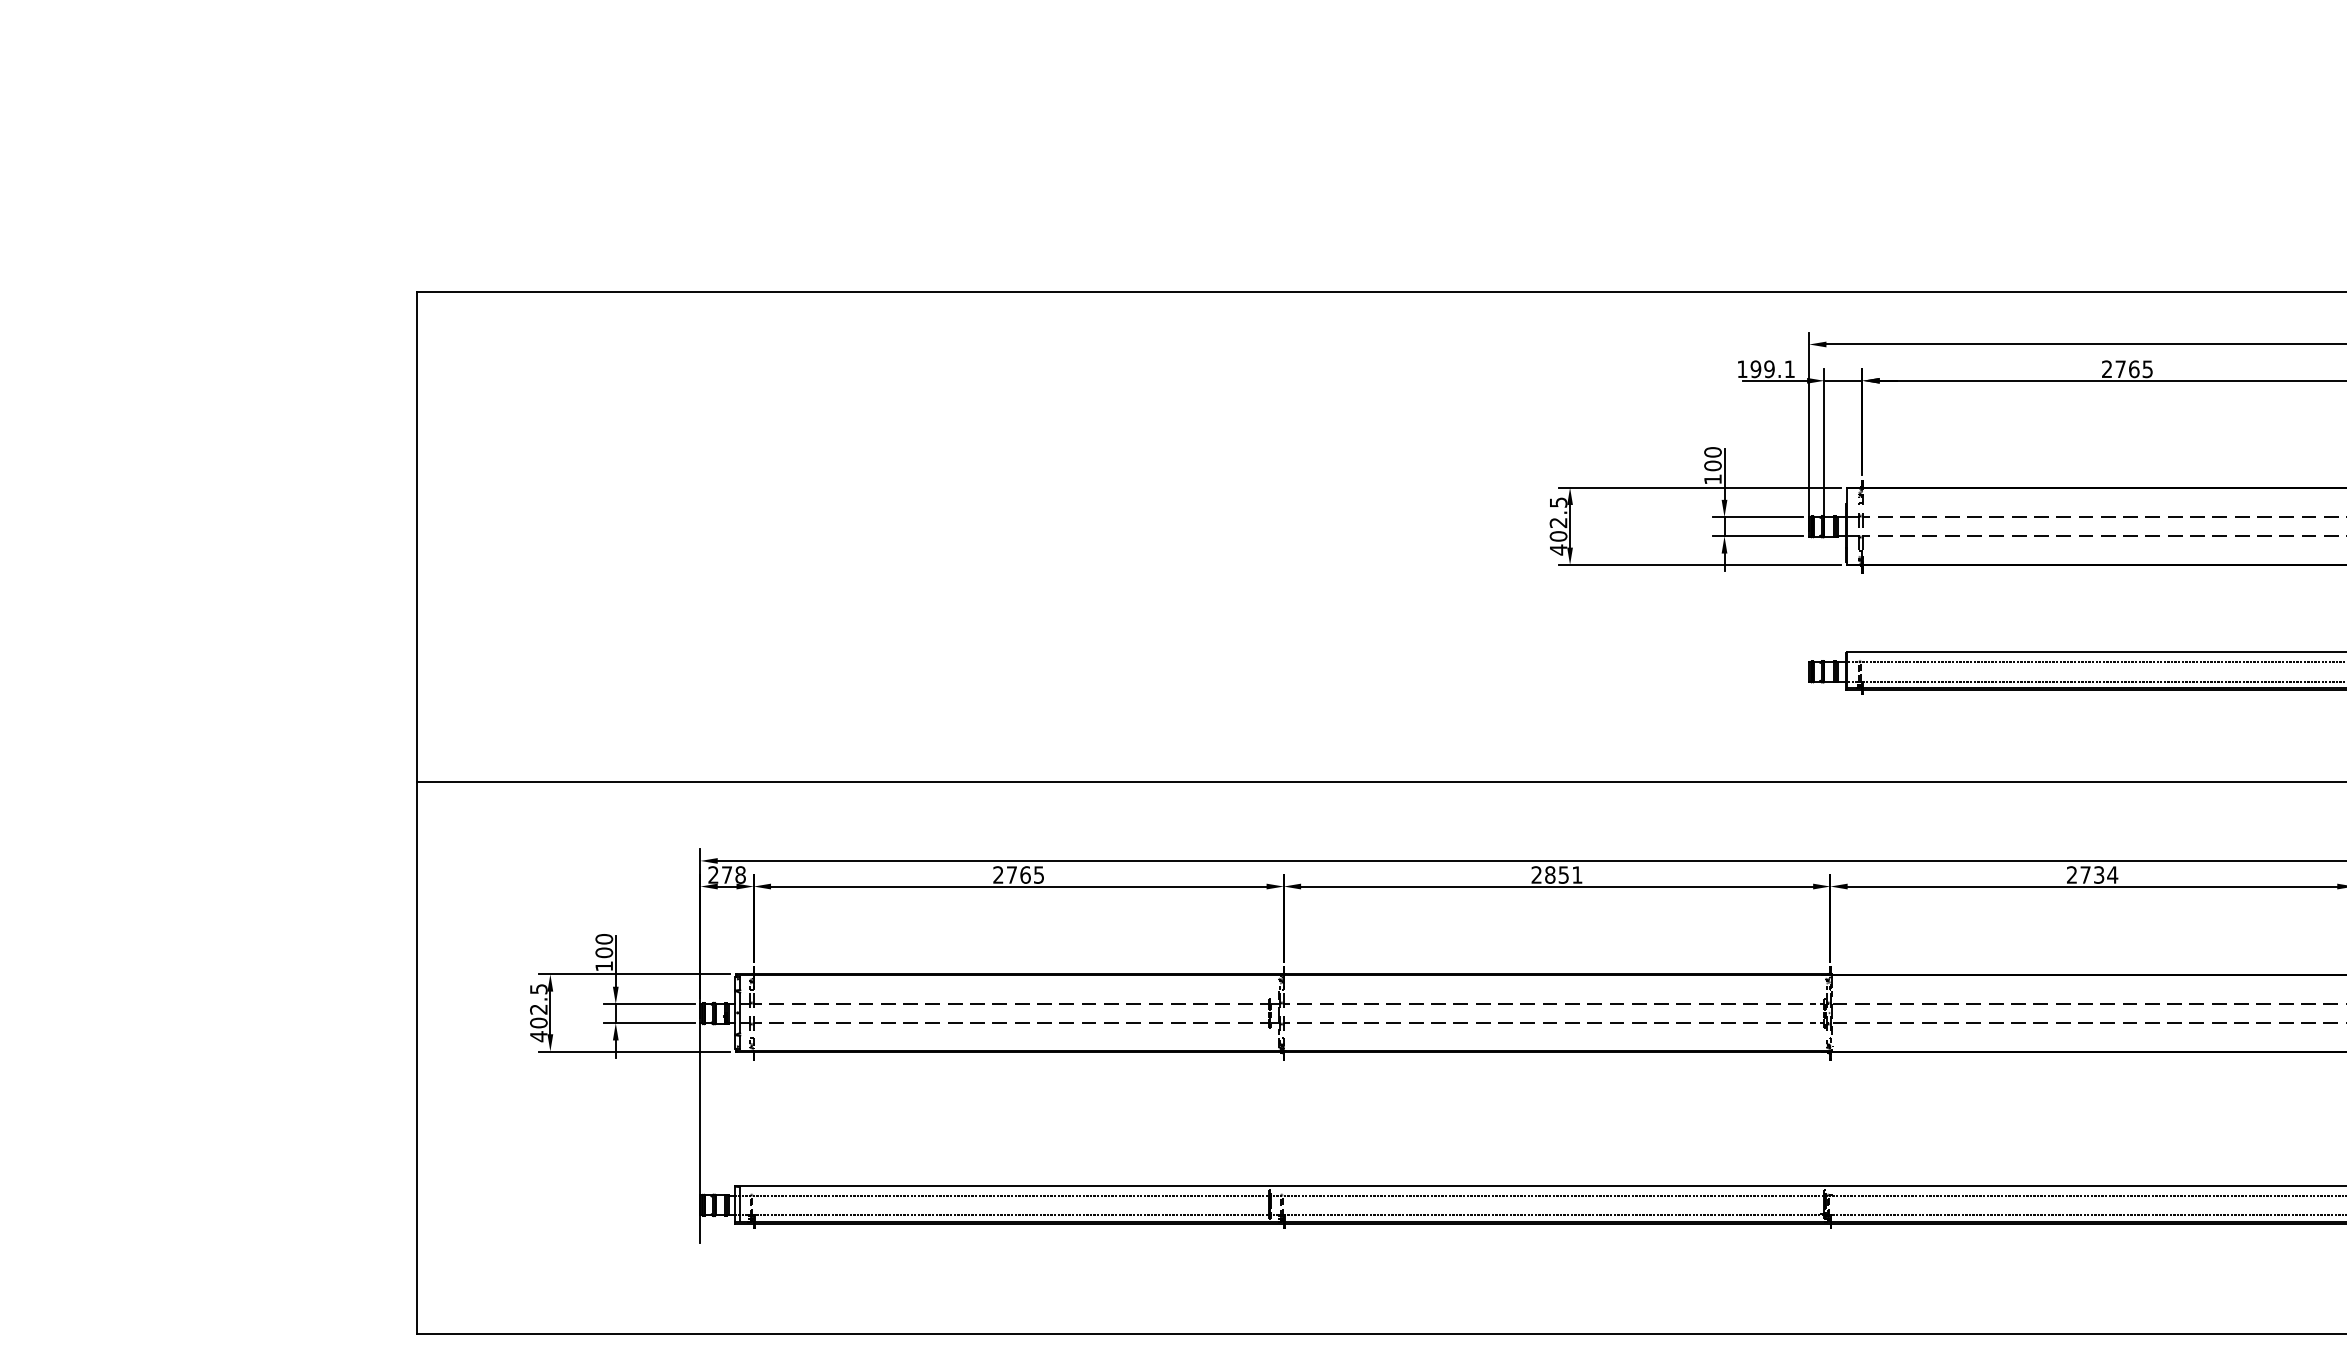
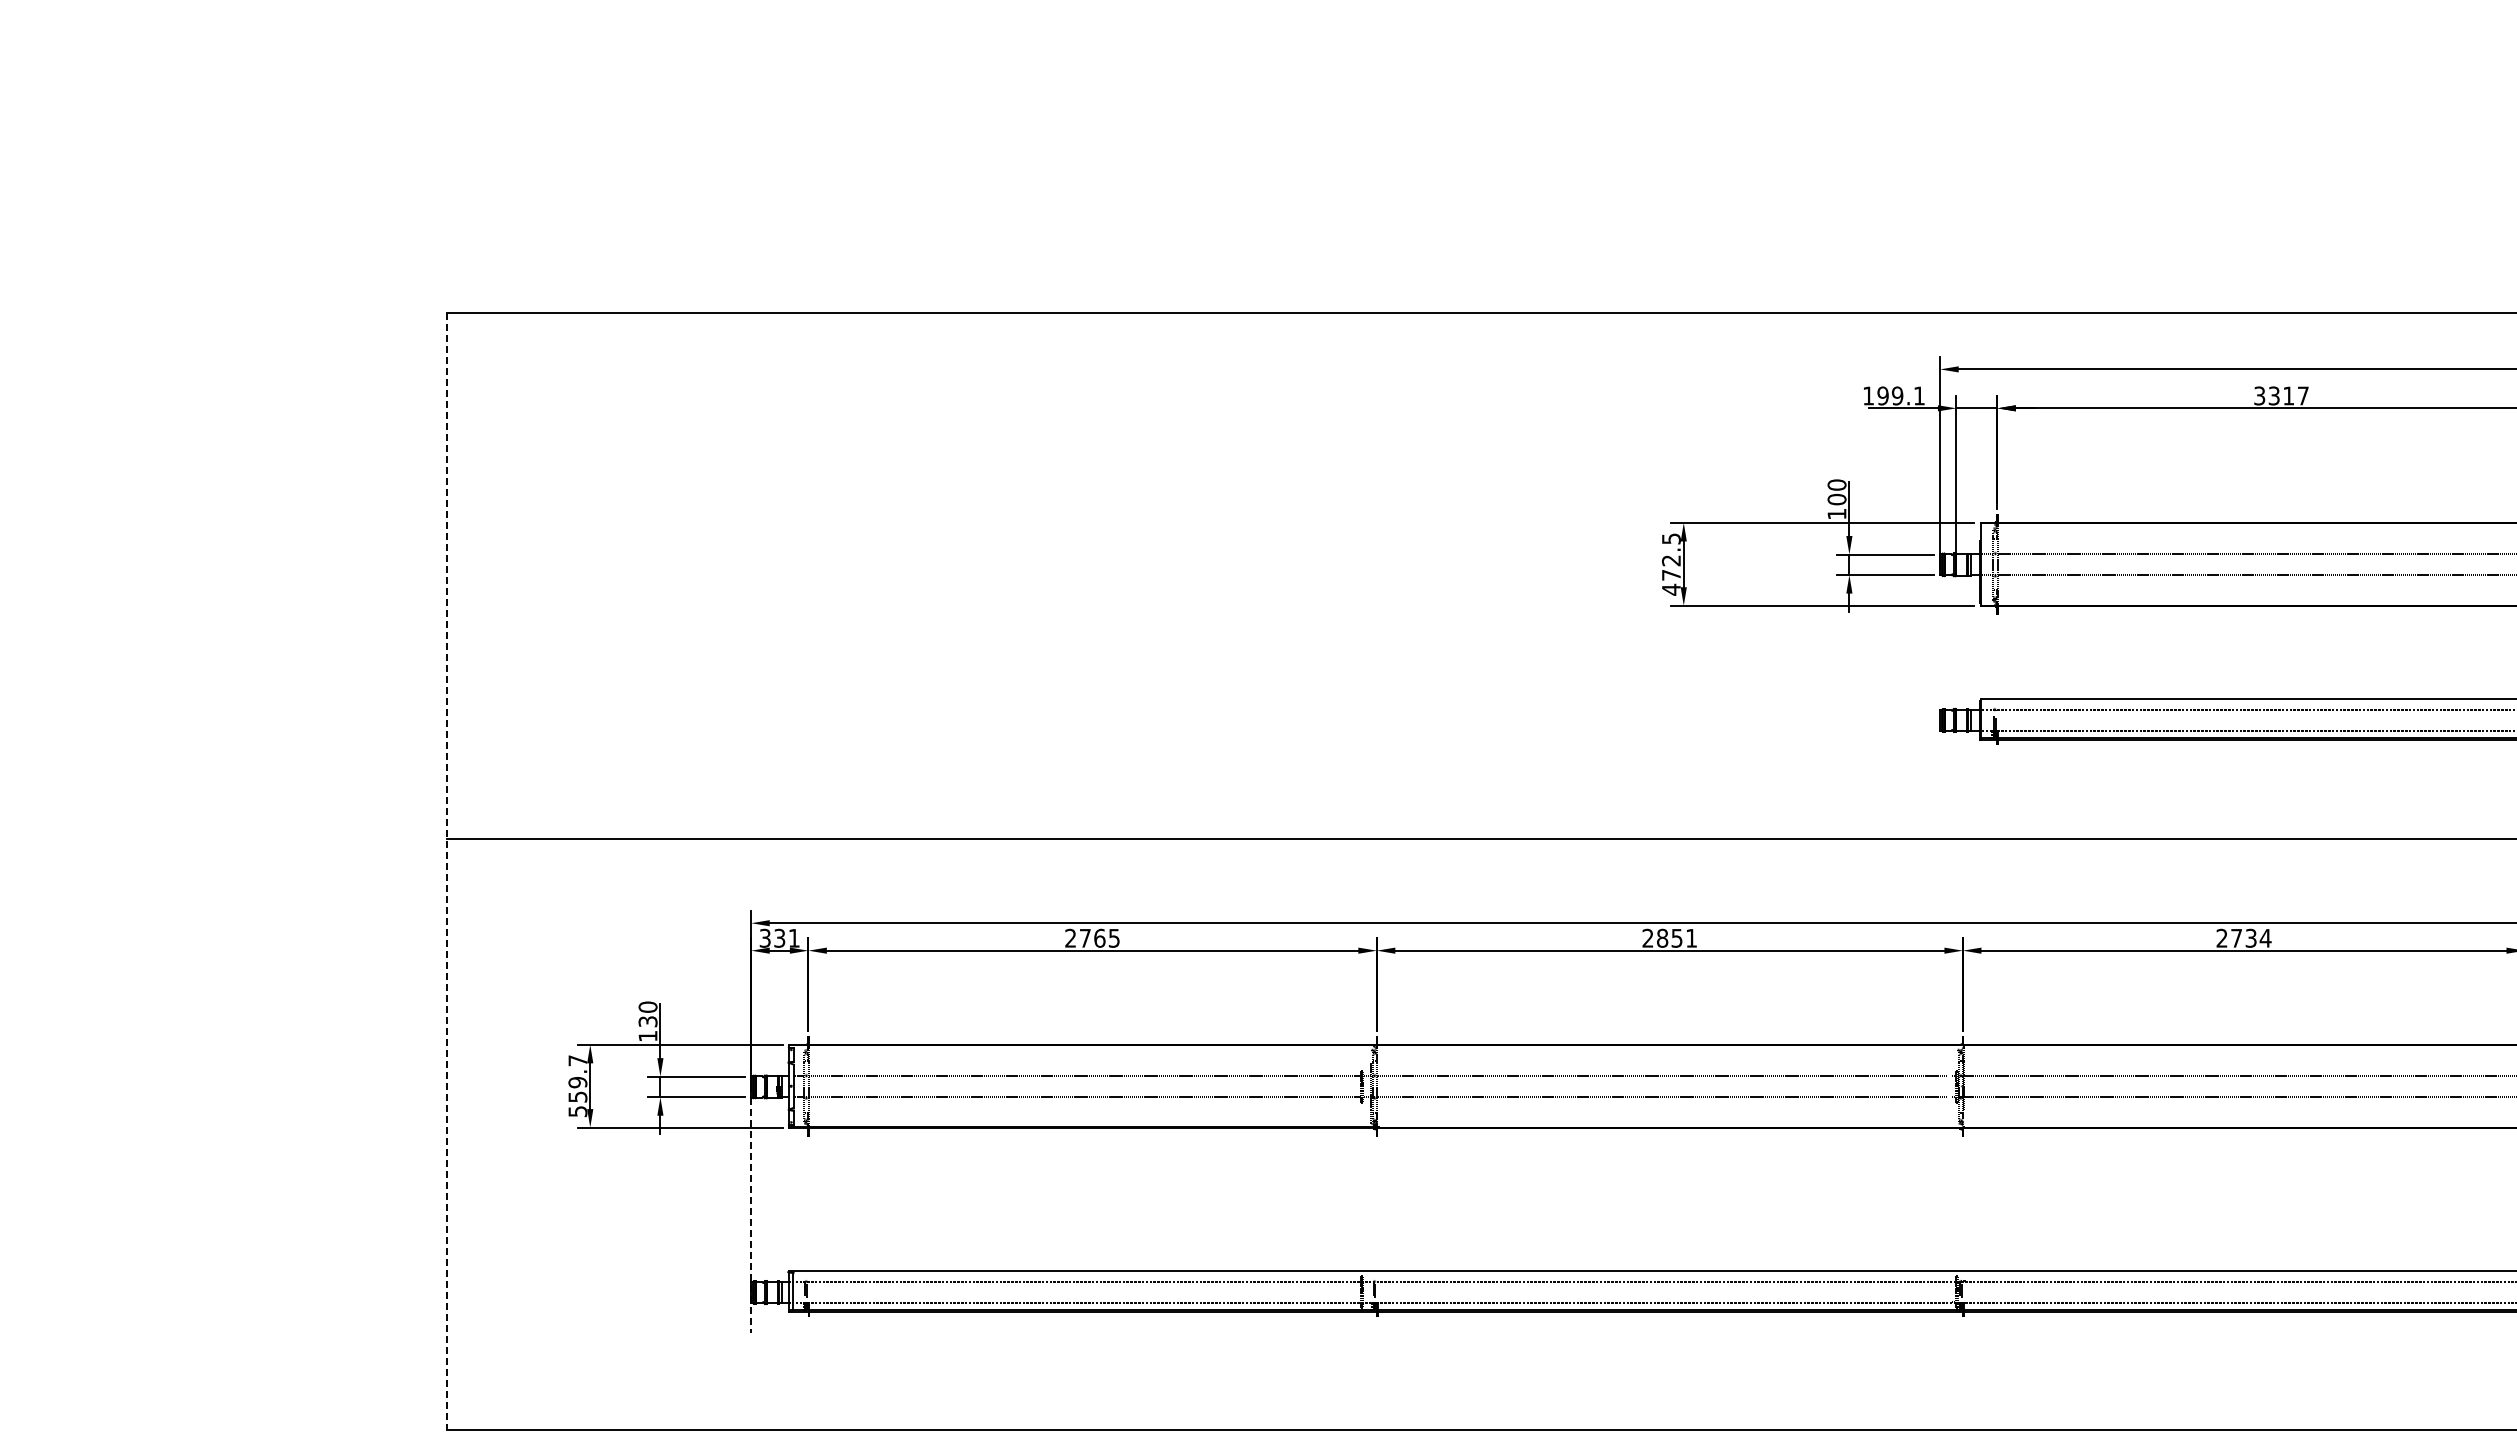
text: (2127, 368) -> (2281, 395), 2765 -> 3317
text: (1558, 535) -> (1671, 574), 402.5 -> 472.5
line: (417, 812) -> (447, 871), solid -> dashed
text: (726, 874) -> (779, 937), 278 -> 331
text: (603, 952) -> (647, 1021), 100 -> 130
text: (538, 1013) -> (577, 1086), 402.5 -> 559.7
line: (700, 1133) -> (751, 1215), solid -> dashed

